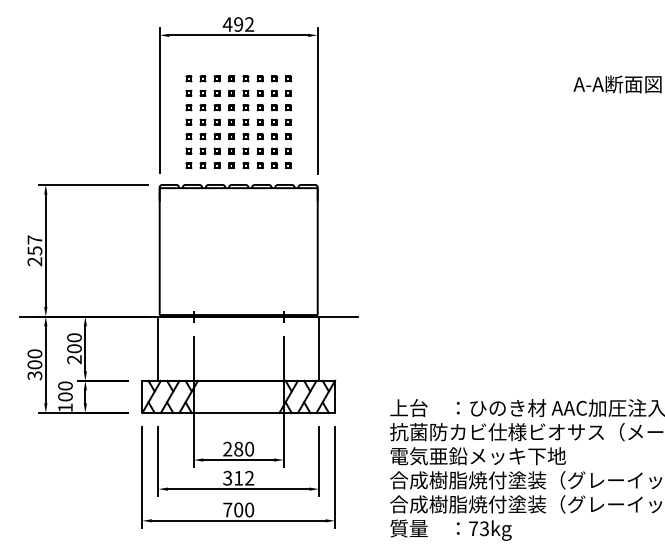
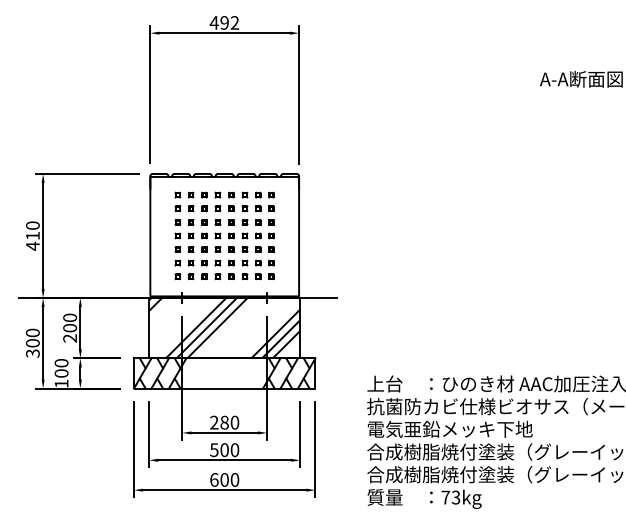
part: (238, 121) -> (224, 235), moved
text: (34, 250) -> (32, 235), 257 -> 410
hatch: (238, 348) -> (224, 327), added
text: (238, 478) -> (224, 450), 312 -> 500
text: (227, 509) -> (214, 479), 700 -> 600

